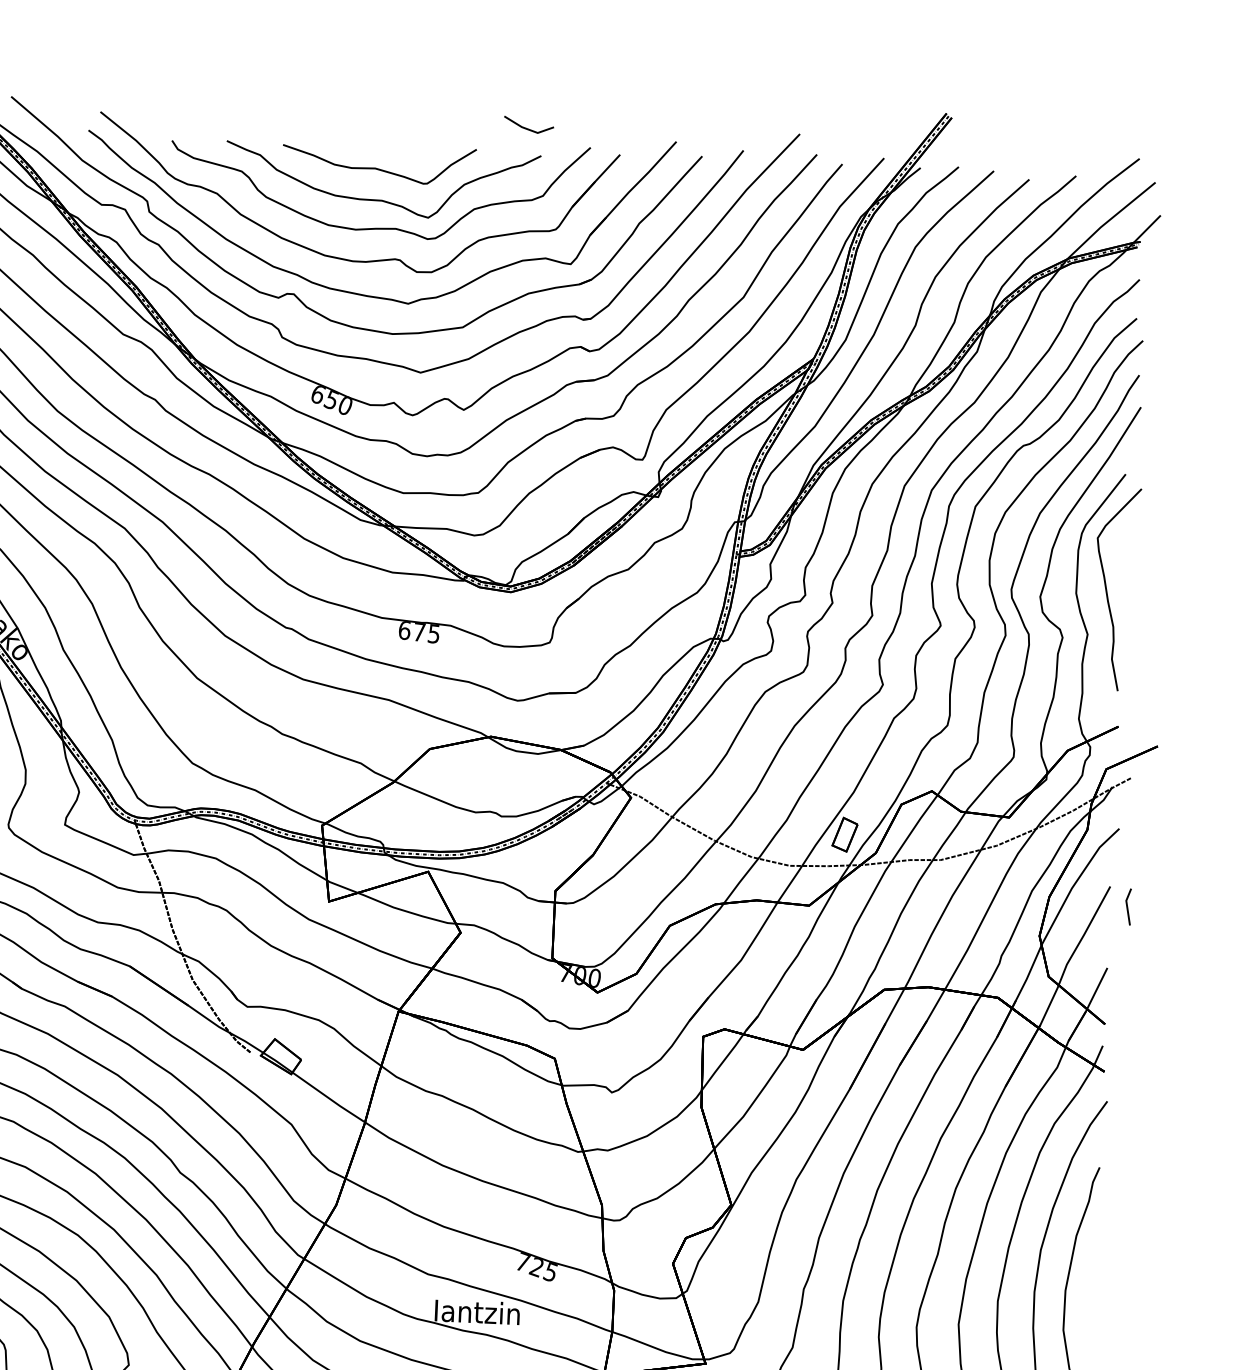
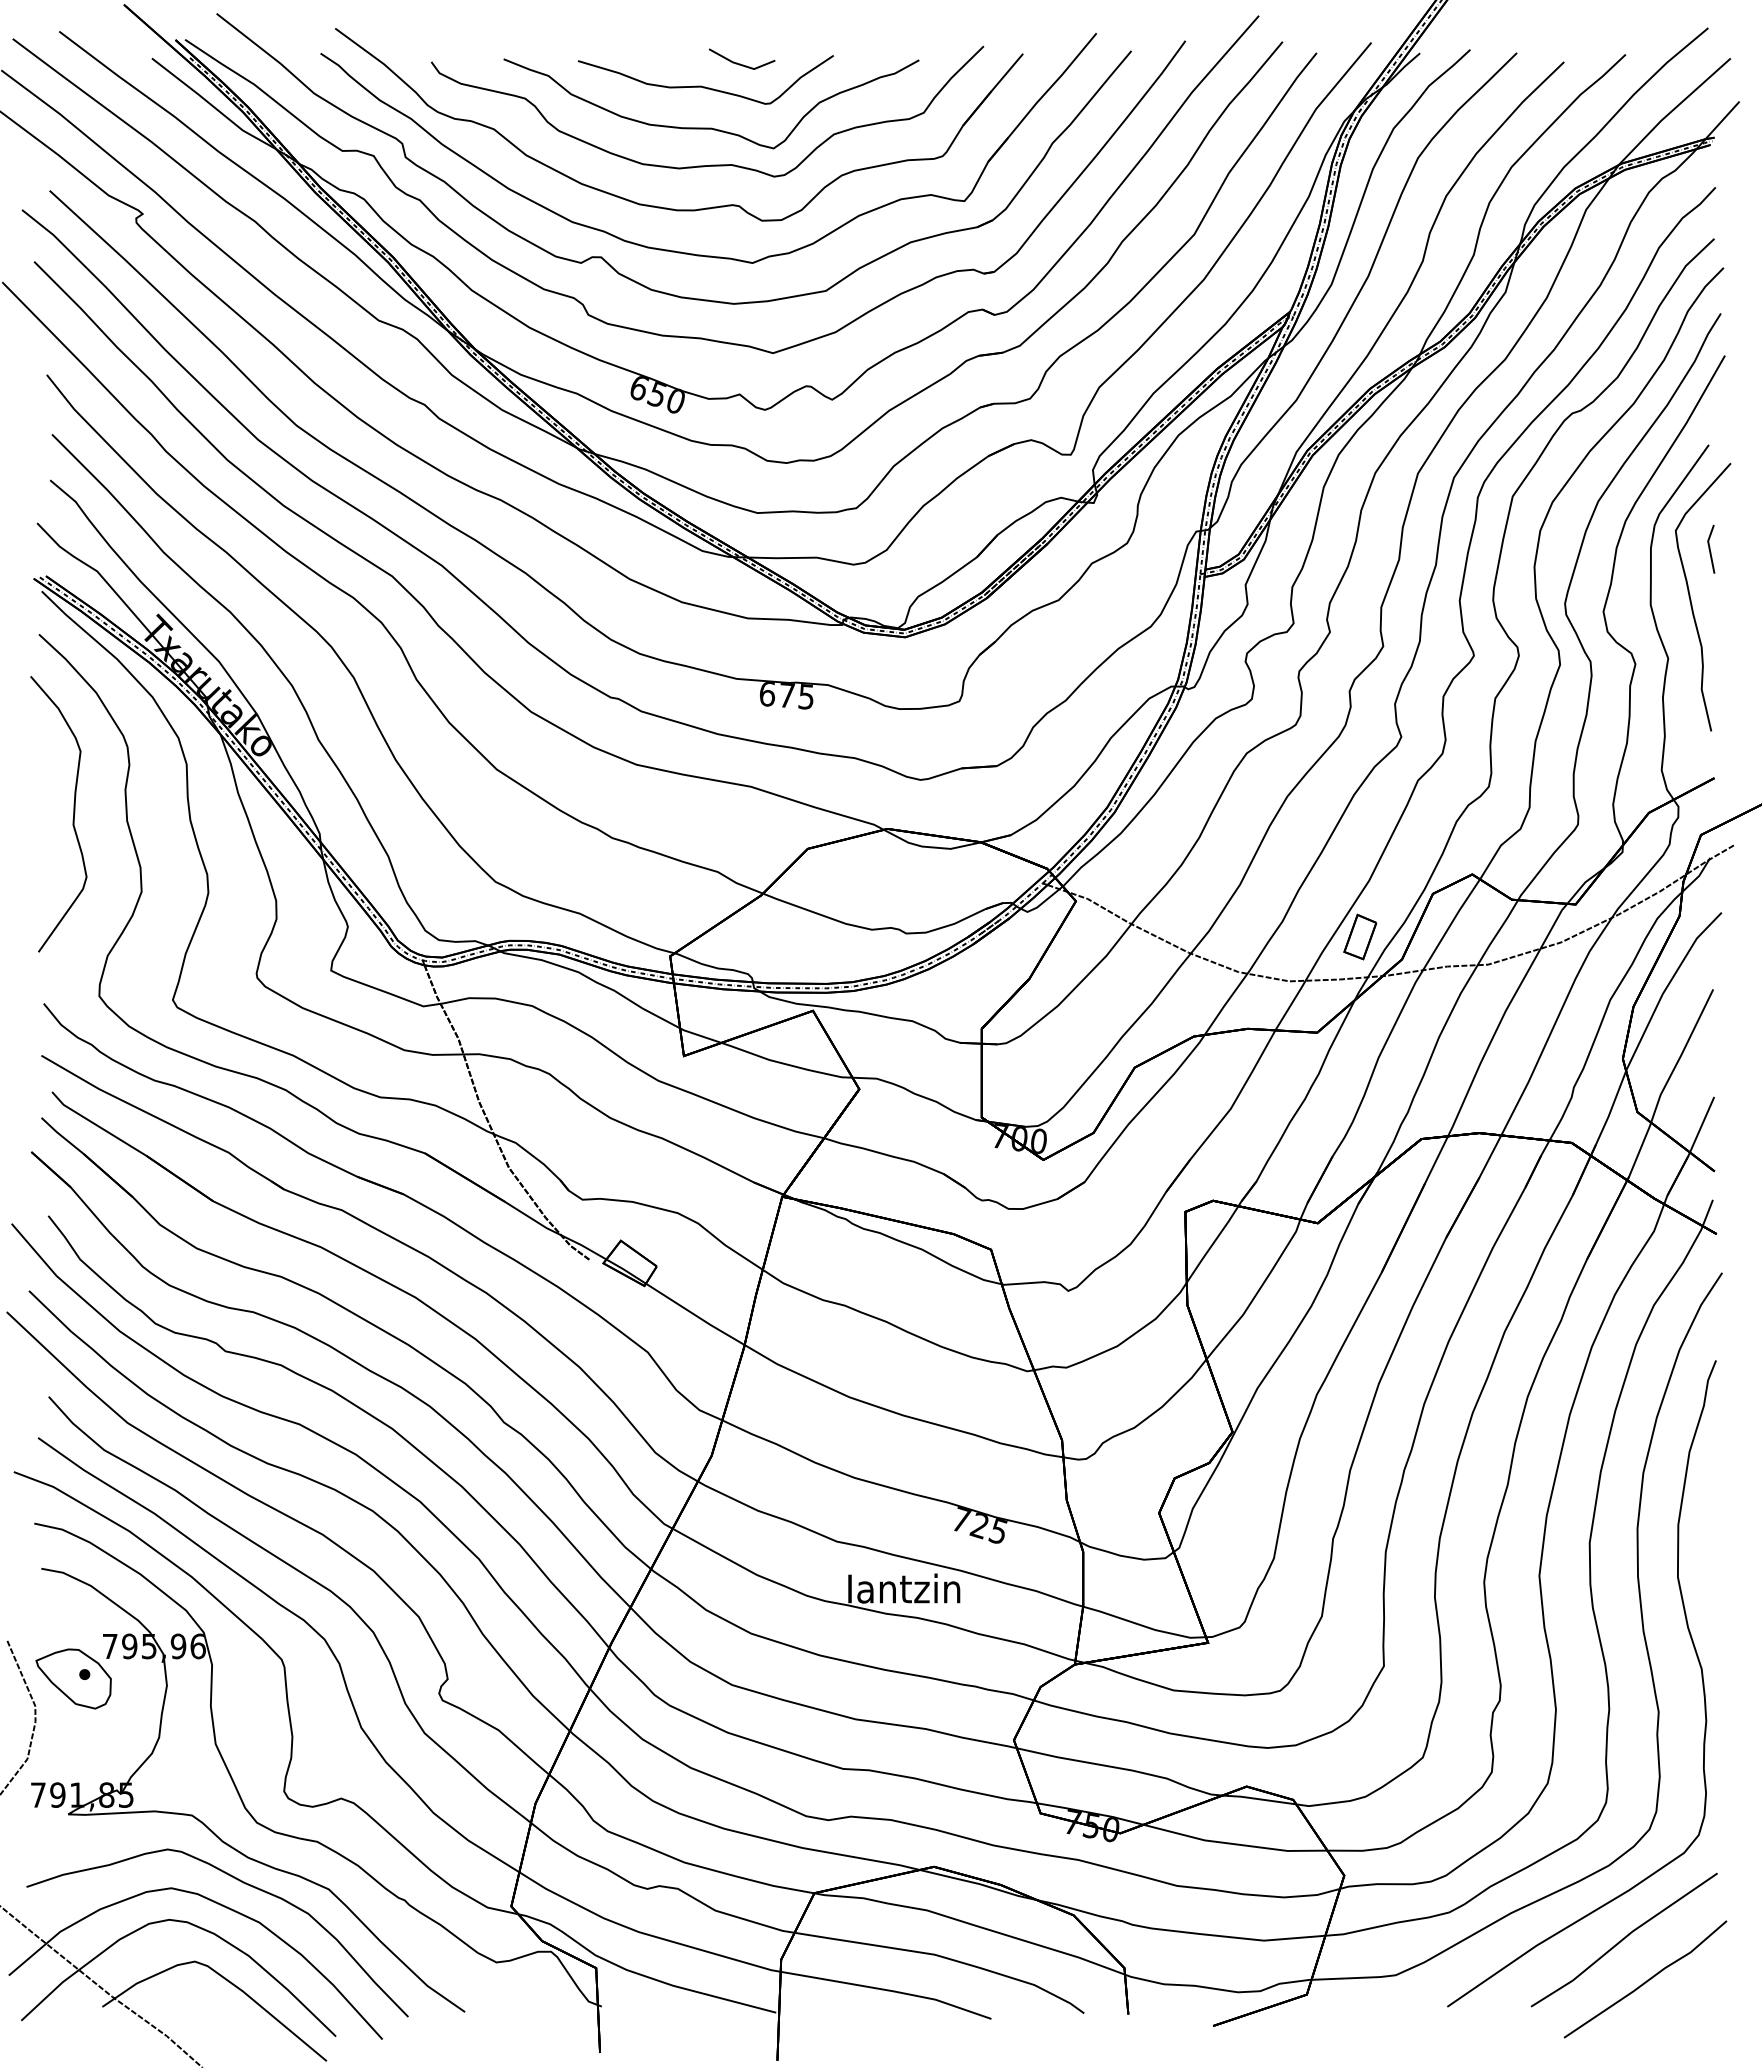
line: (527, 128) -> (740, 63), moved
line: (1127, 906) -> (1710, 548), moved

